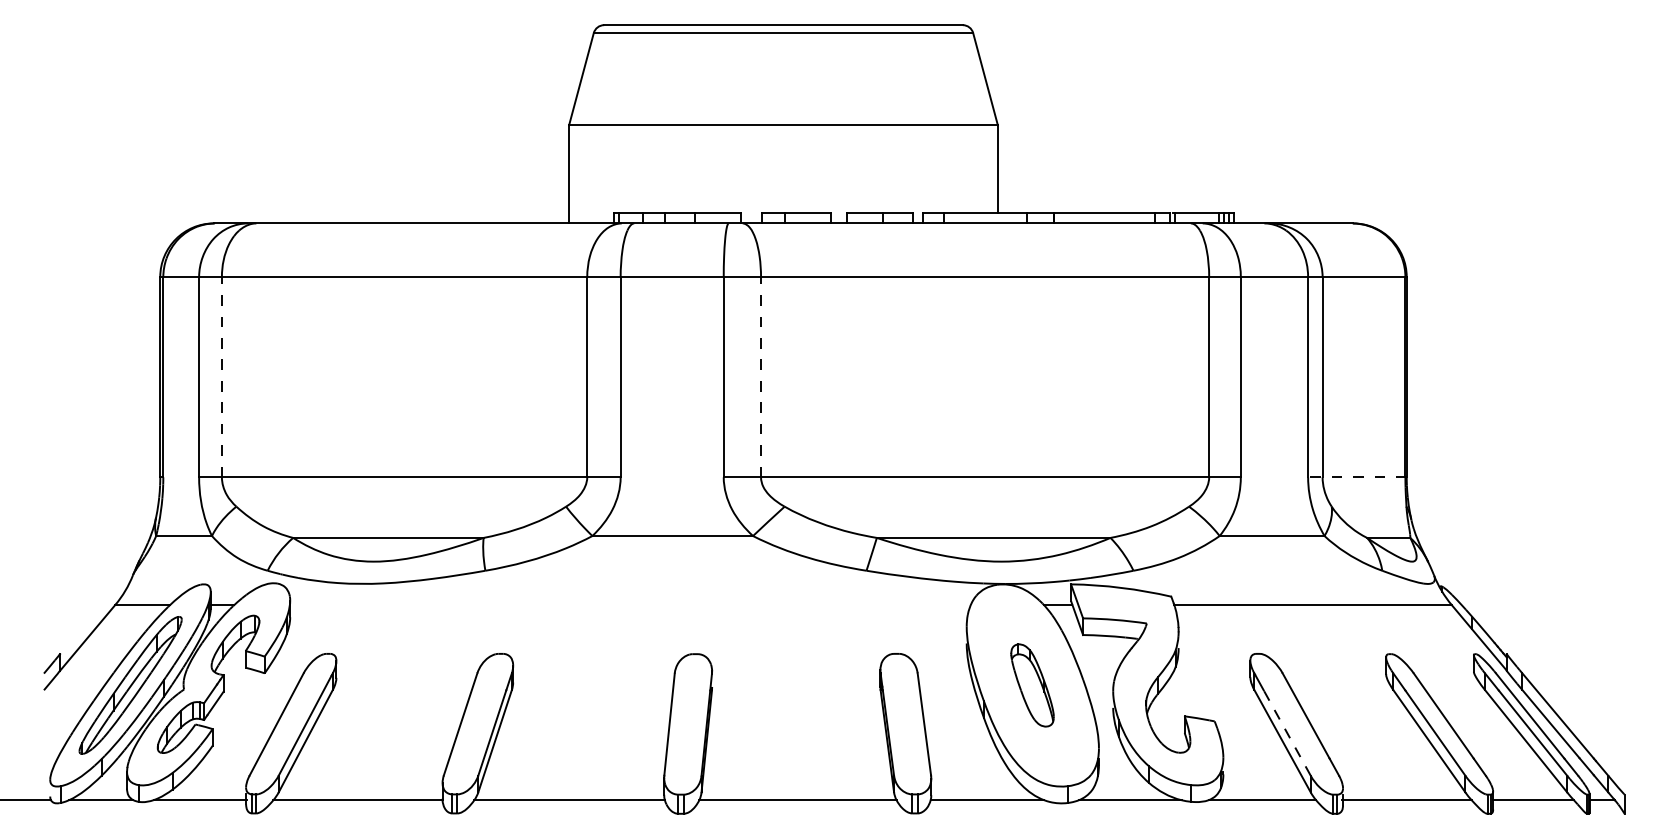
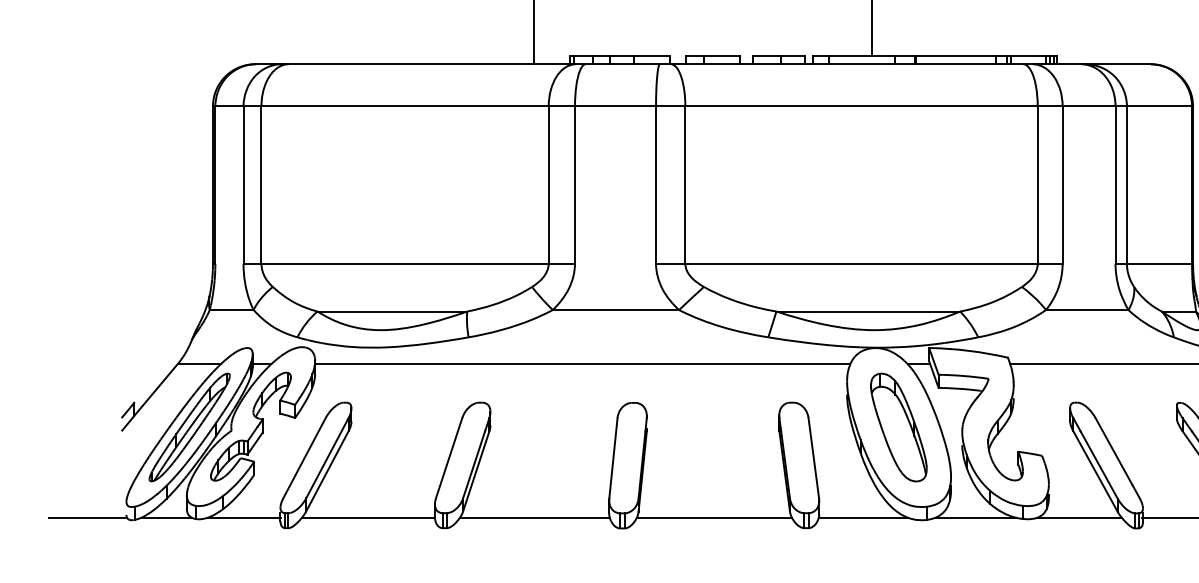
line: (221, 376) -> (261, 184), dashed -> solid
line: (761, 376) -> (685, 184), dashed -> solid
line: (1356, 477) -> (1153, 264), dashed -> solid
line: (630, 604) -> (582, 363), added
part: (1032, 685) -> (898, 427), size x1.67
line: (1287, 733) -> (1099, 465), dashed -> solid

